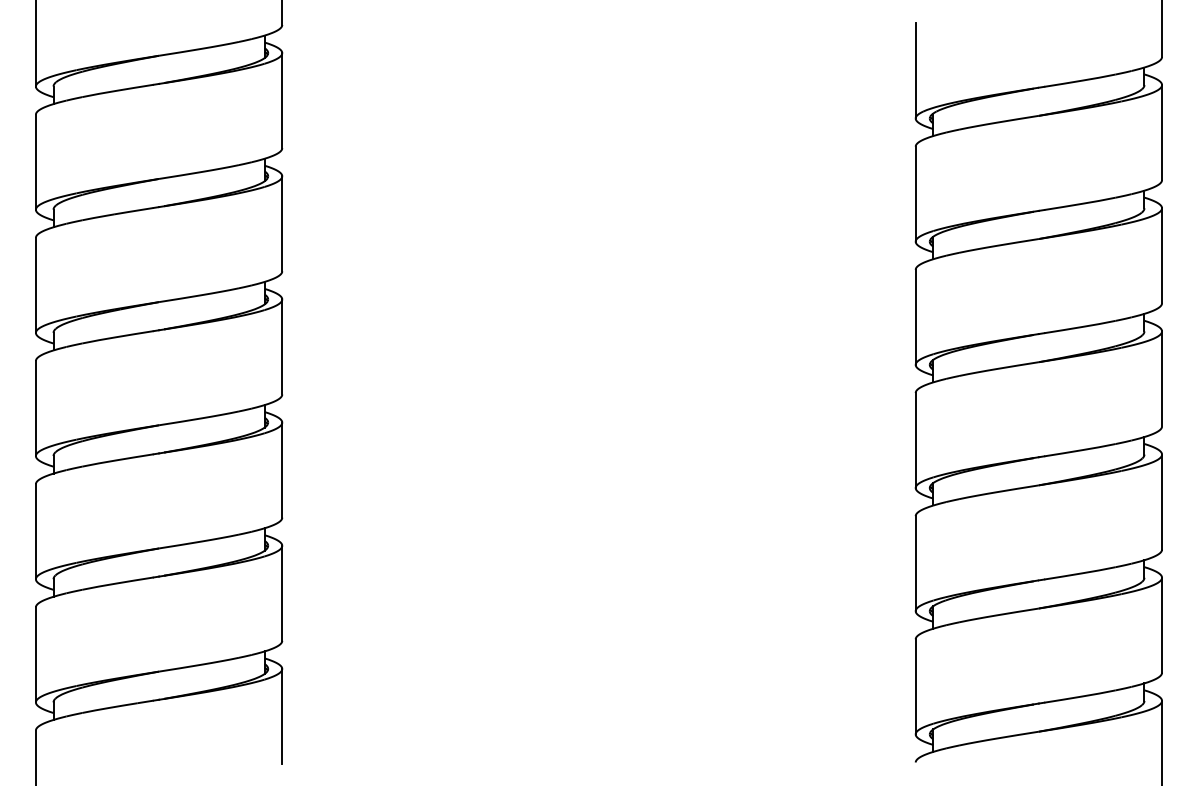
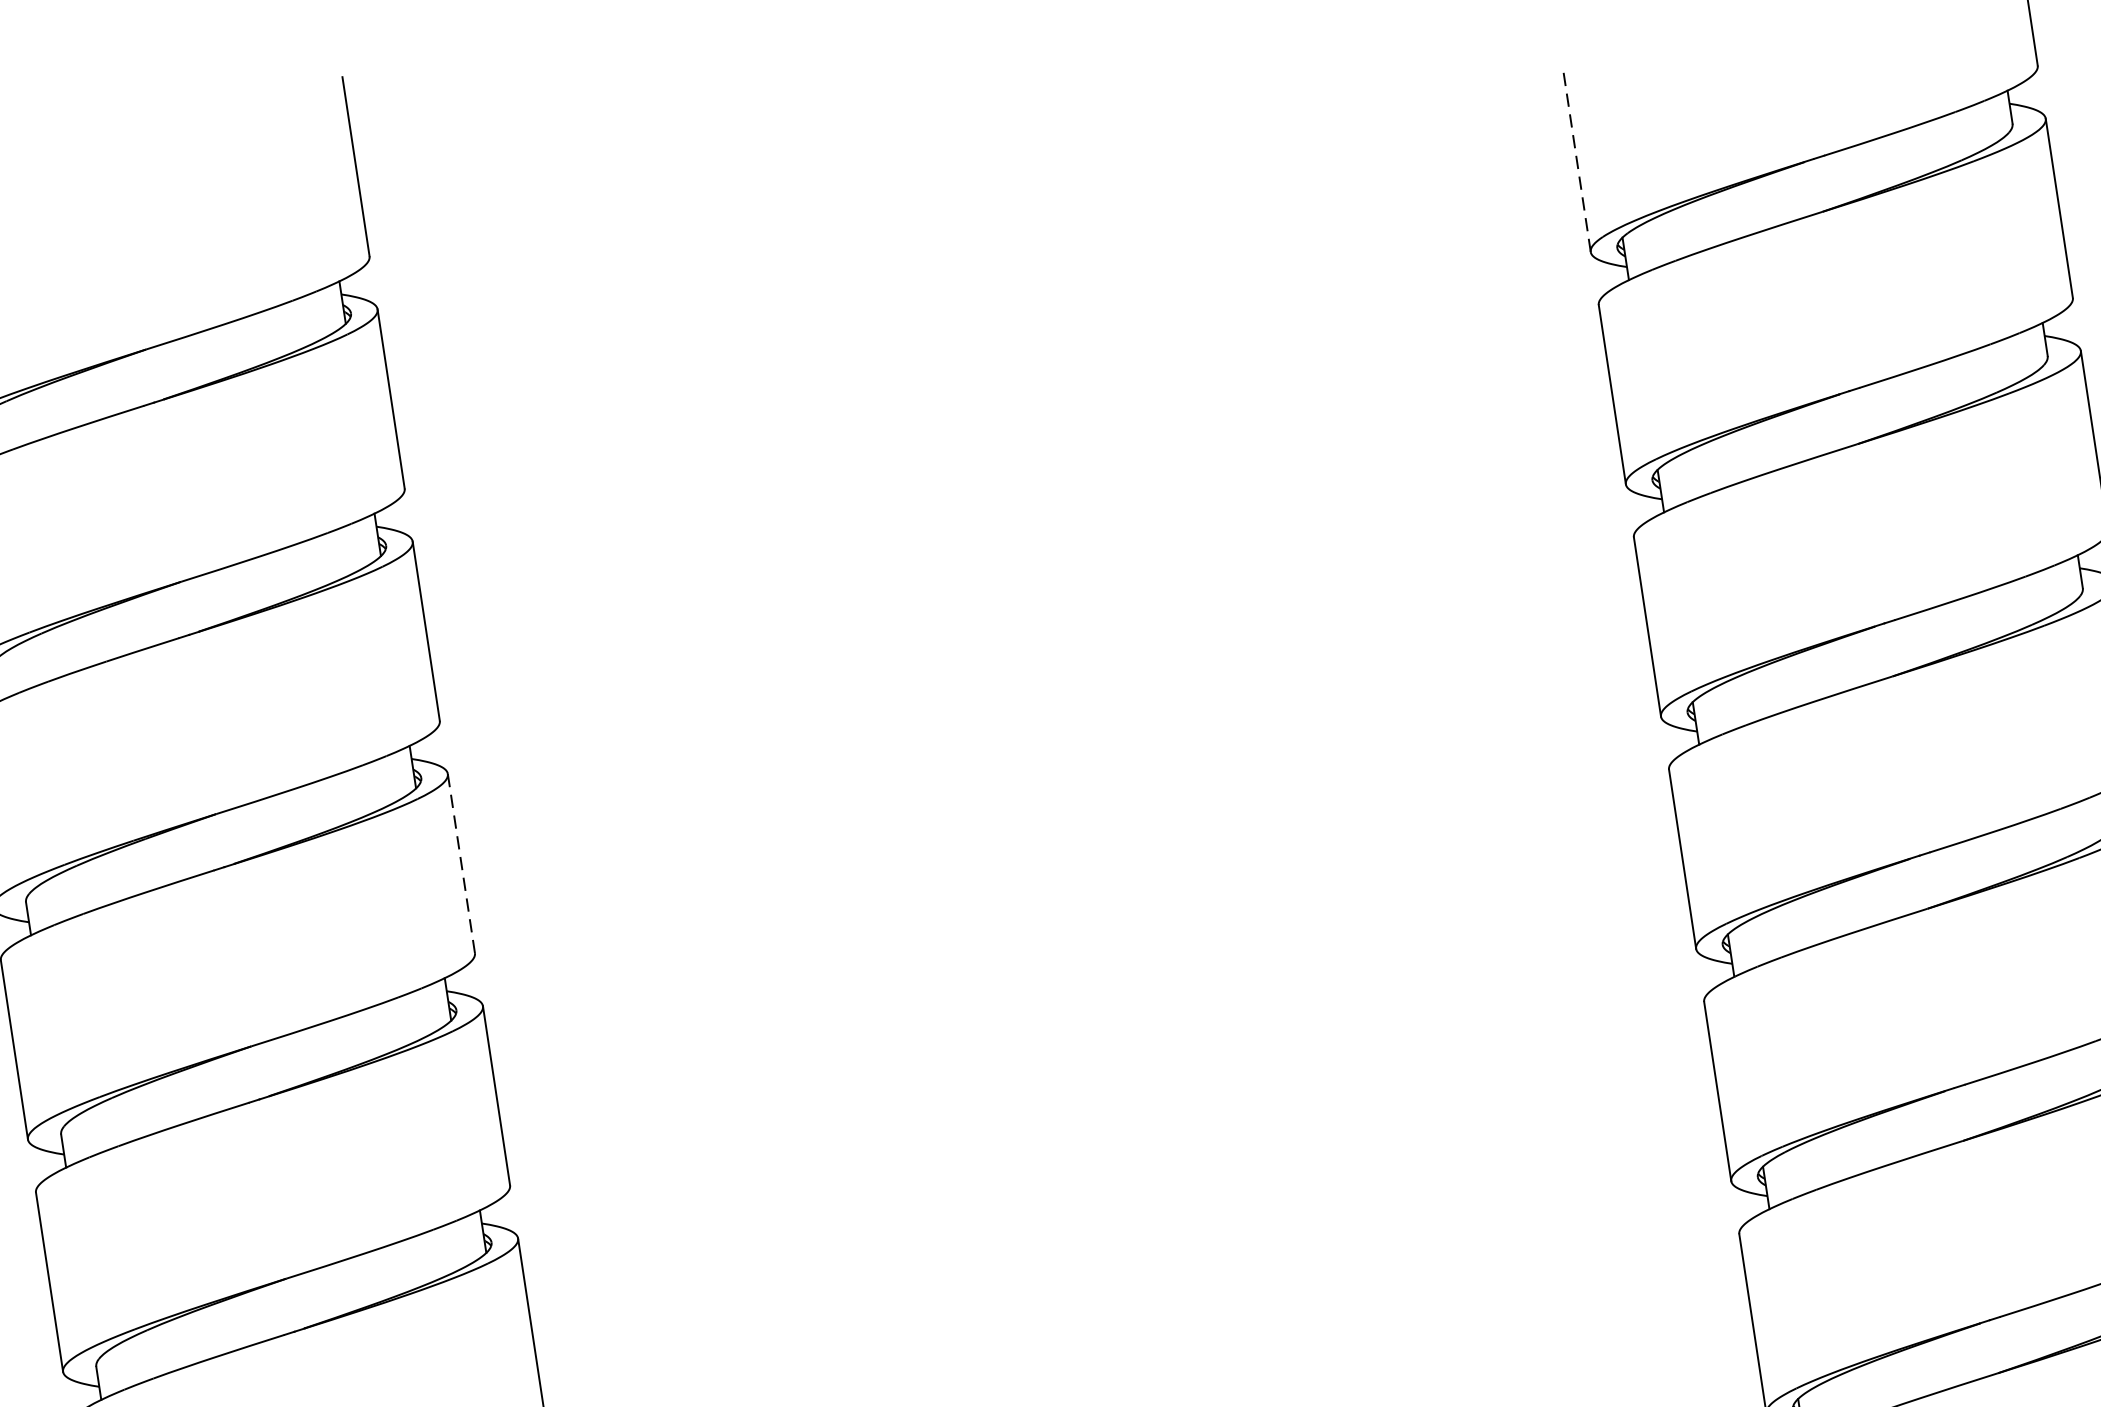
line: (915, 70) -> (1576, 161), solid -> dashed
line: (282, 346) -> (461, 862), solid -> dashed

